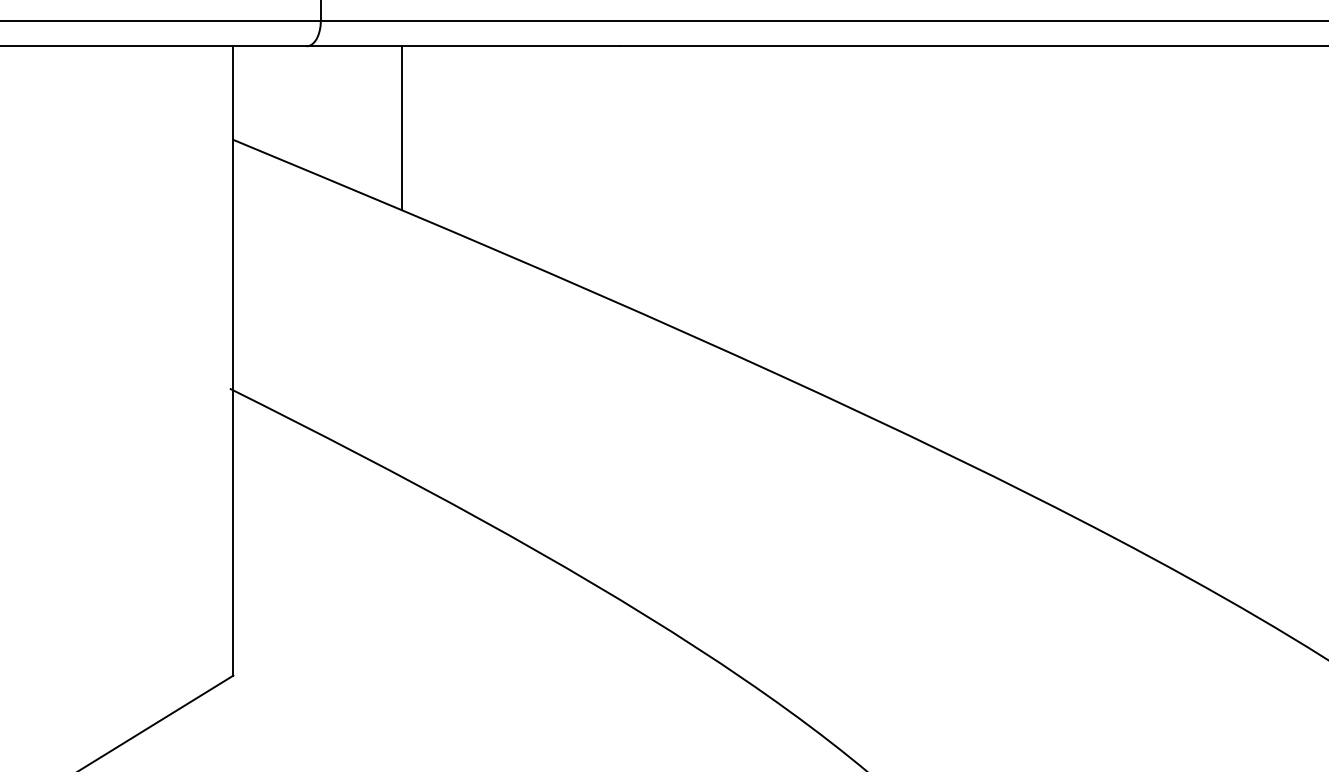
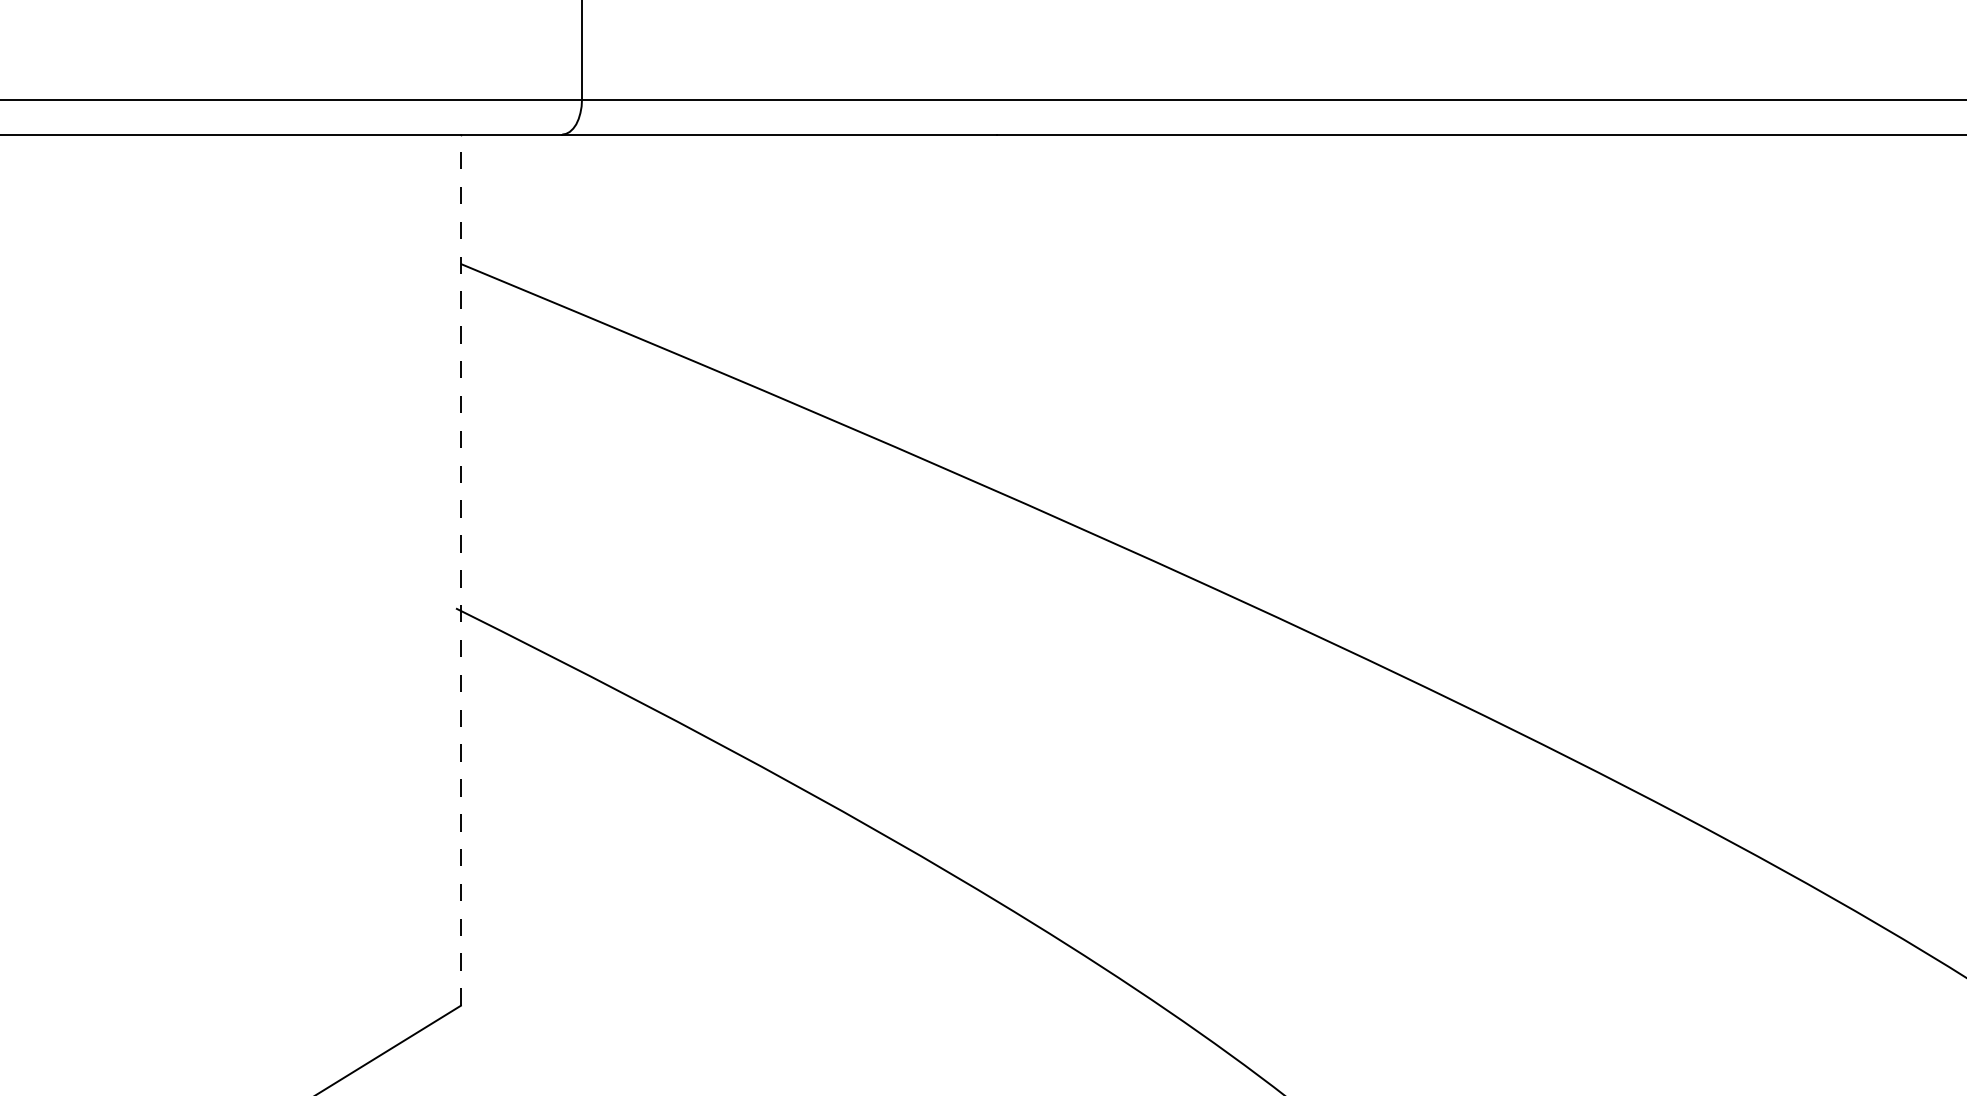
line: (402, 127) -> (694, 247), removed
line: (233, 361) -> (460, 570), solid -> dashed

